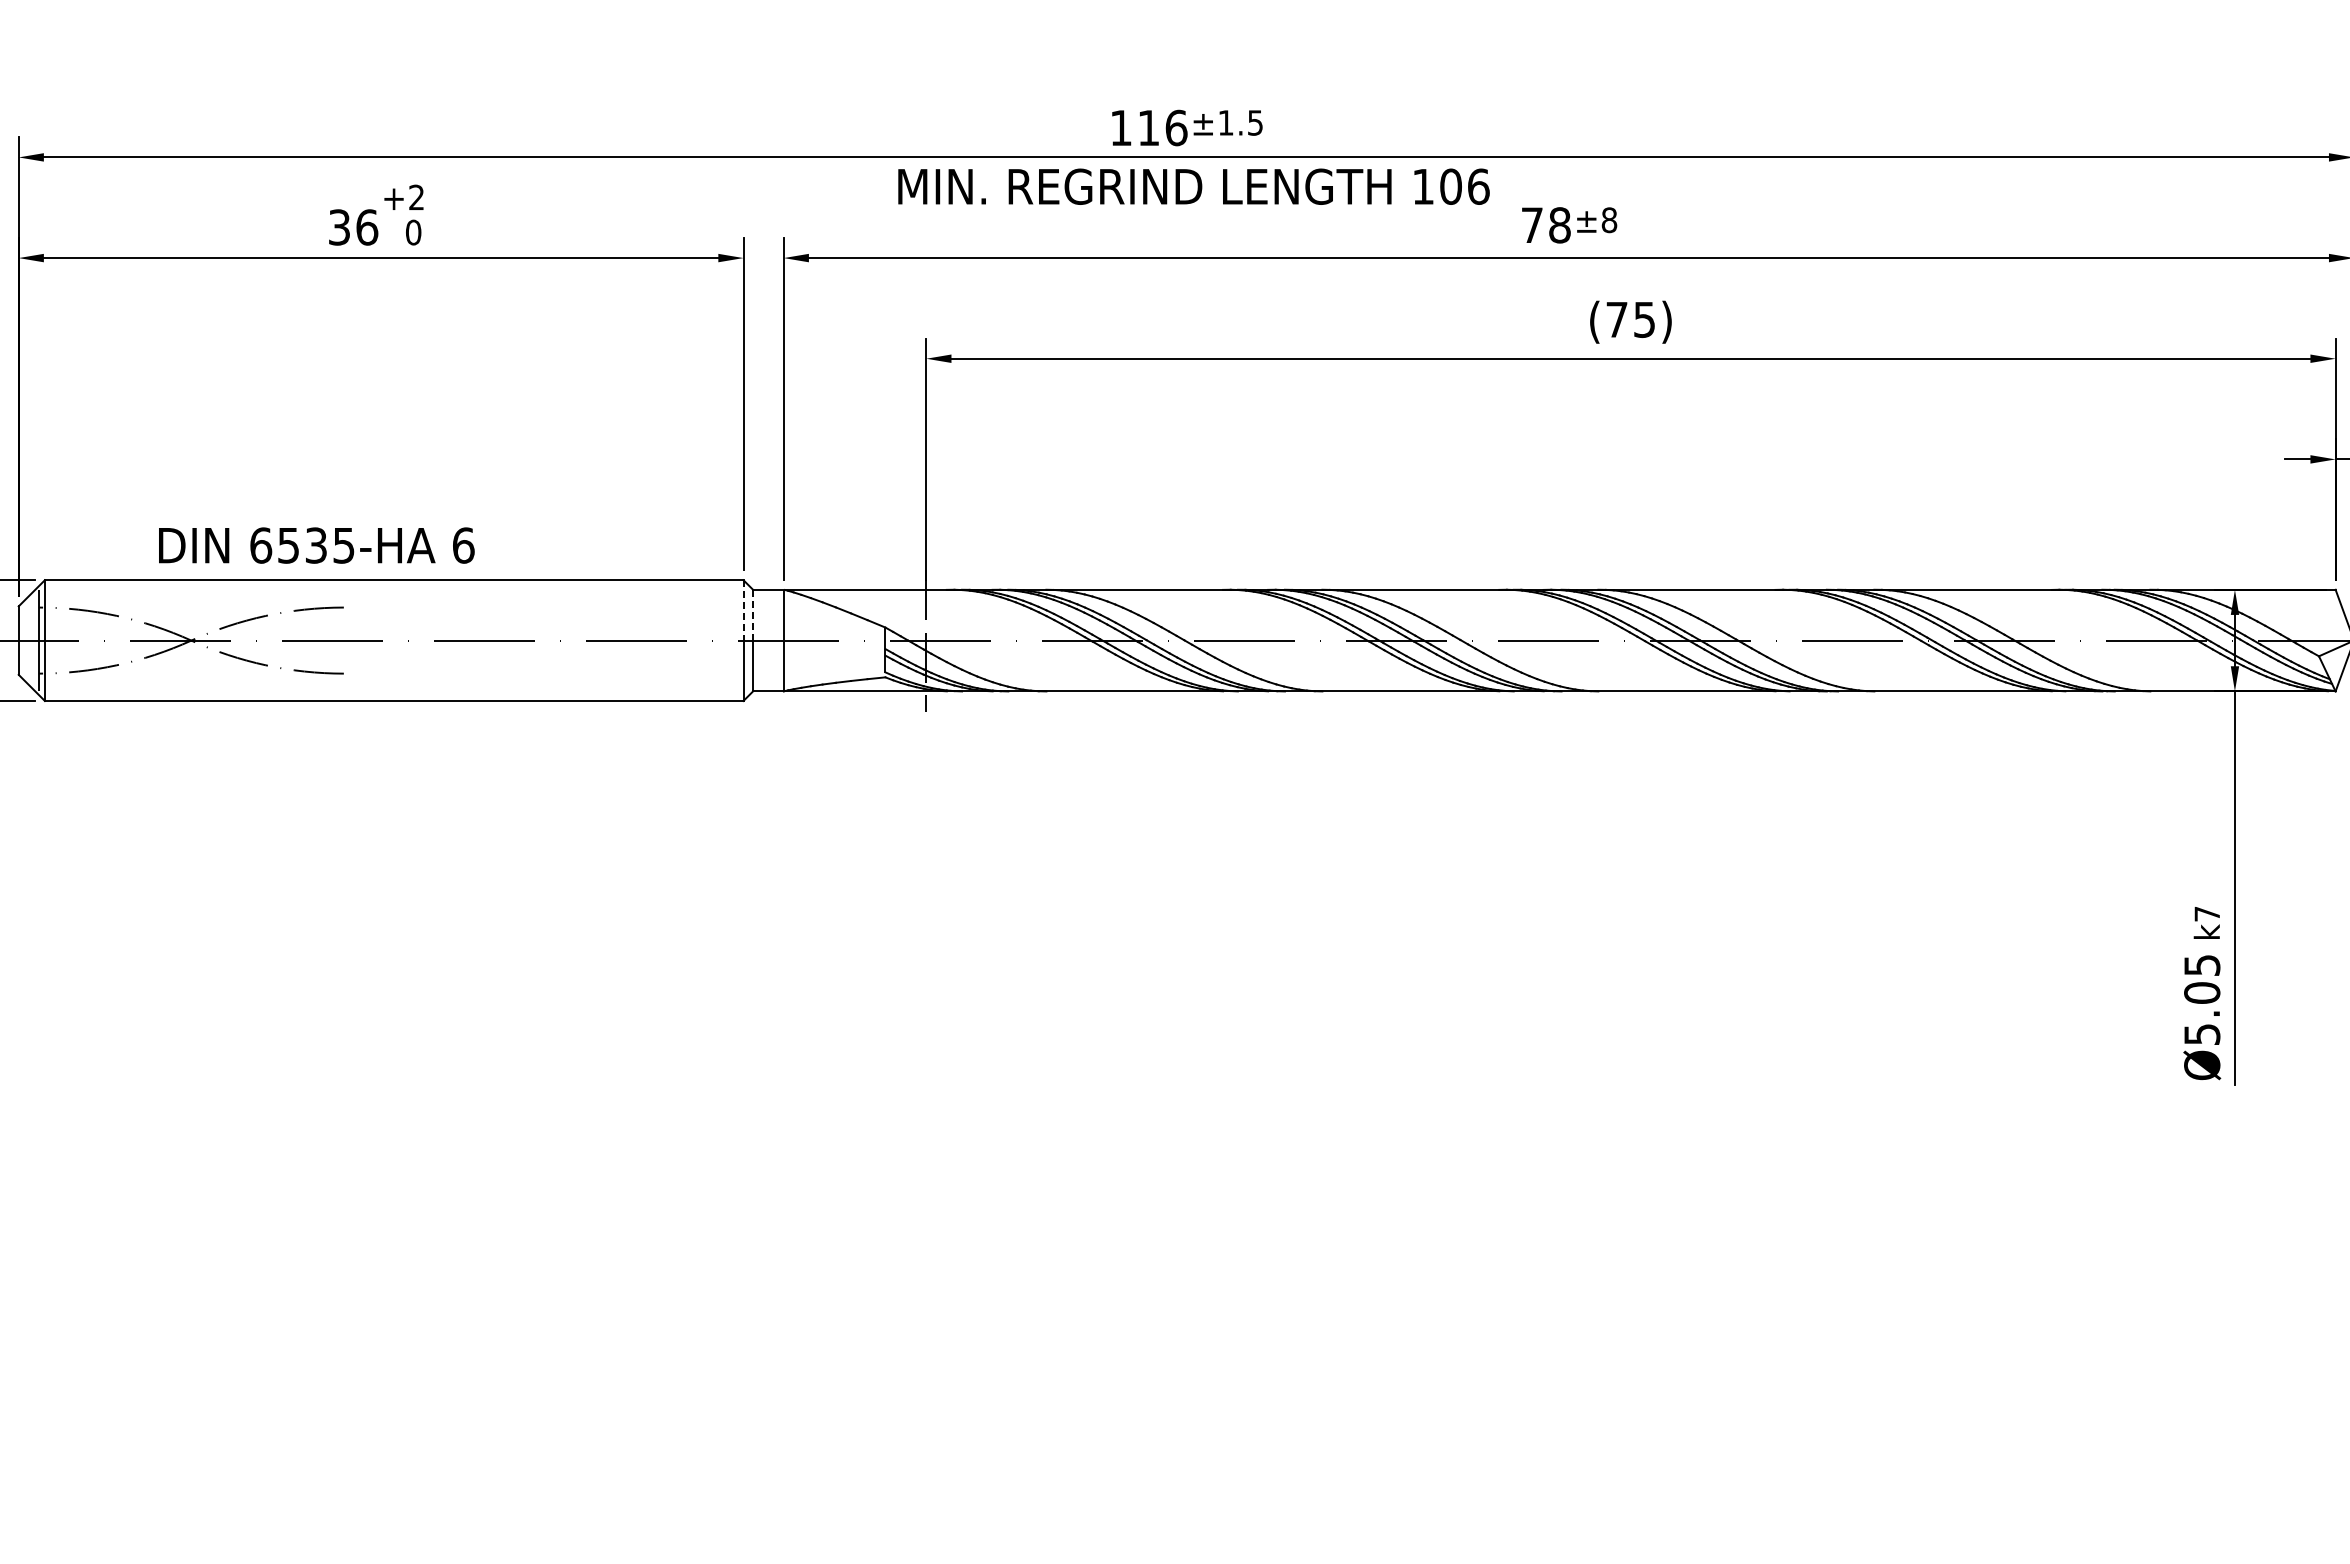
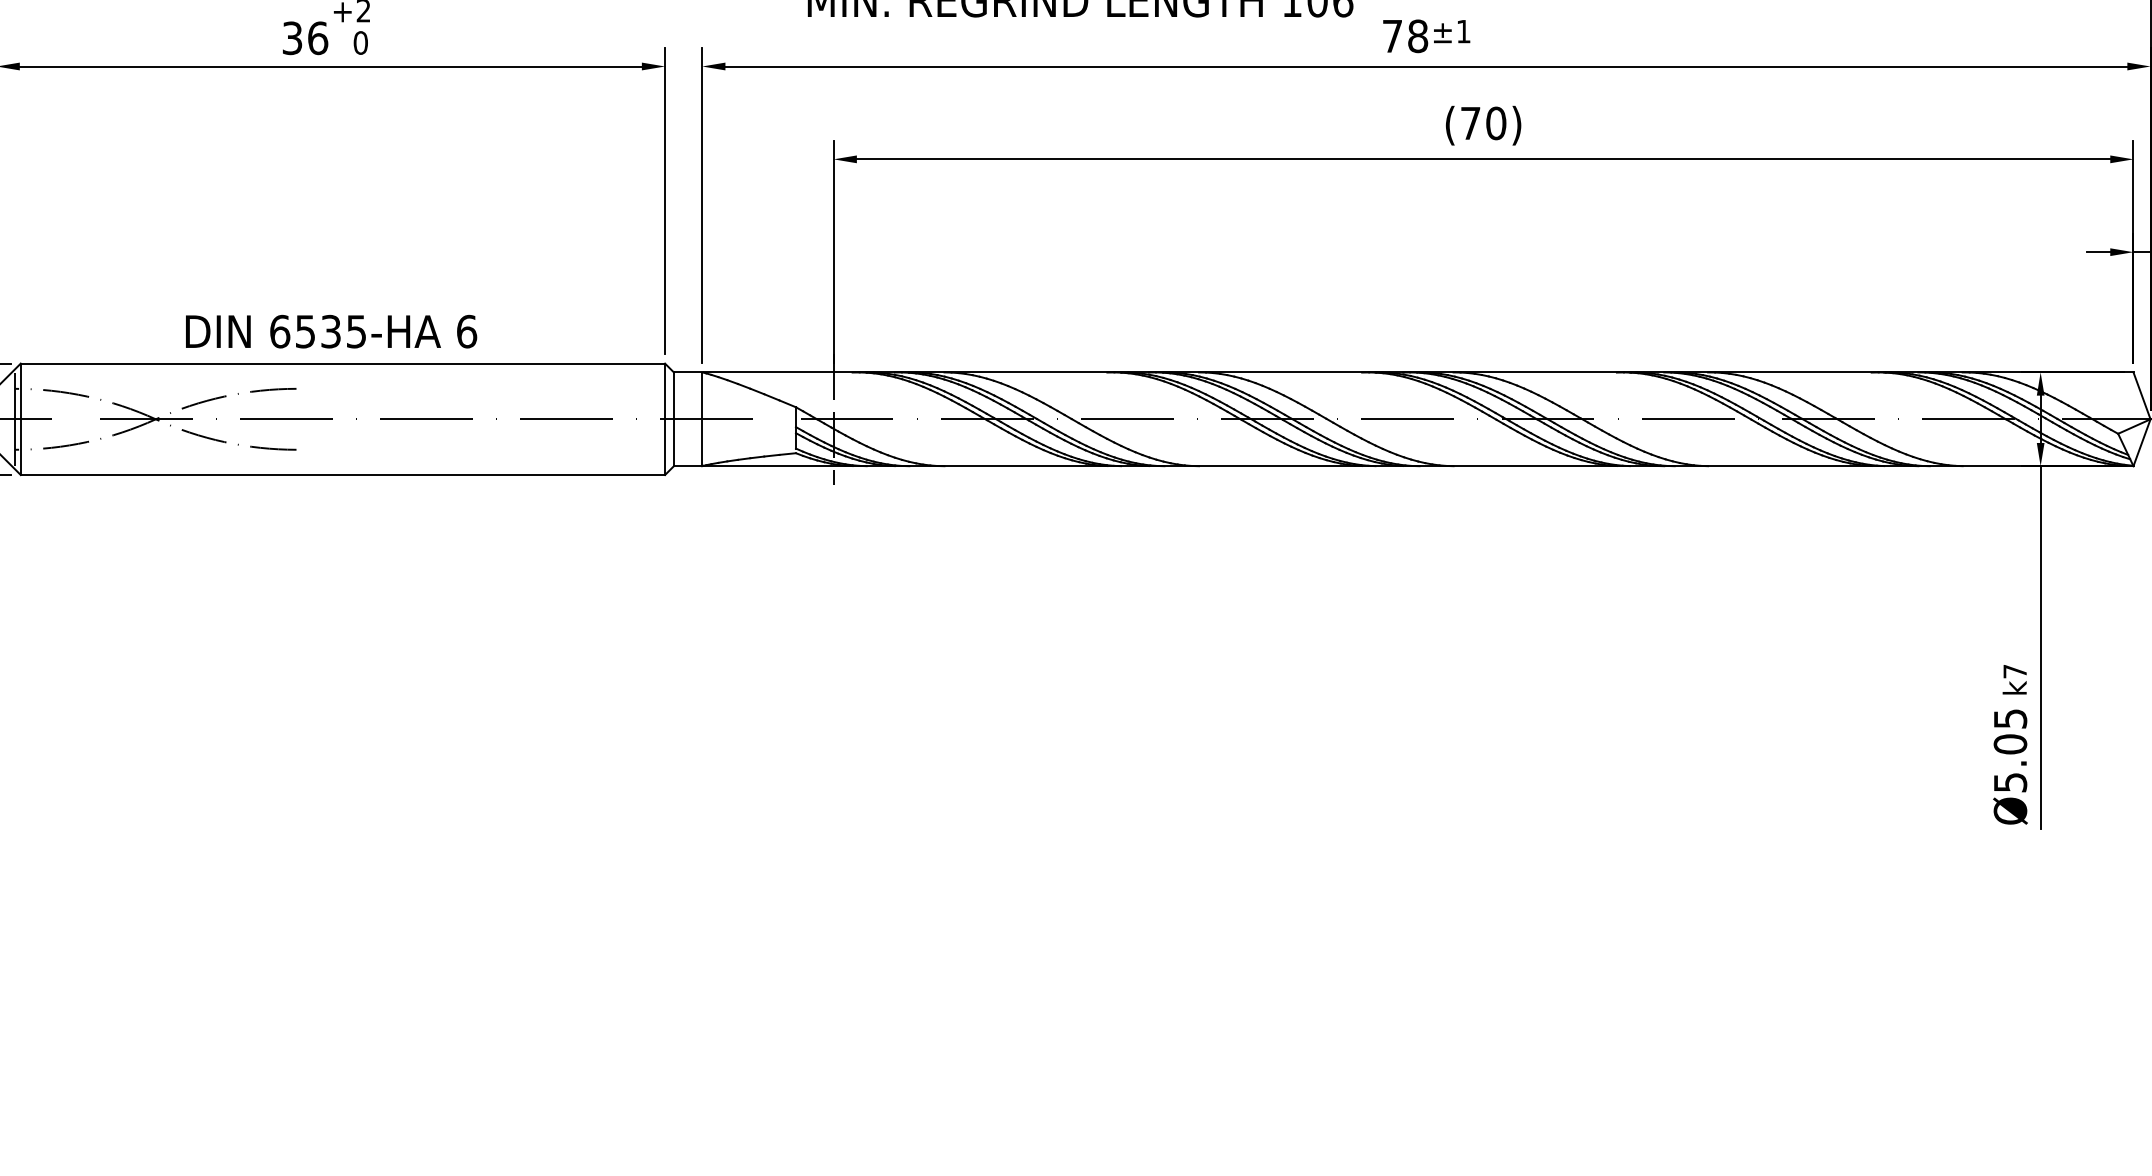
text: (1609, 220) -> (1463, 31), ±8 -> ±1
text: (1644, 319) -> (1496, 123), (75) -> (70)
text: (316, 545) -> (331, 331), moved
line: (743, 610) -> (665, 391), dashed -> solid
line: (753, 615) -> (674, 396), dashed -> solid

